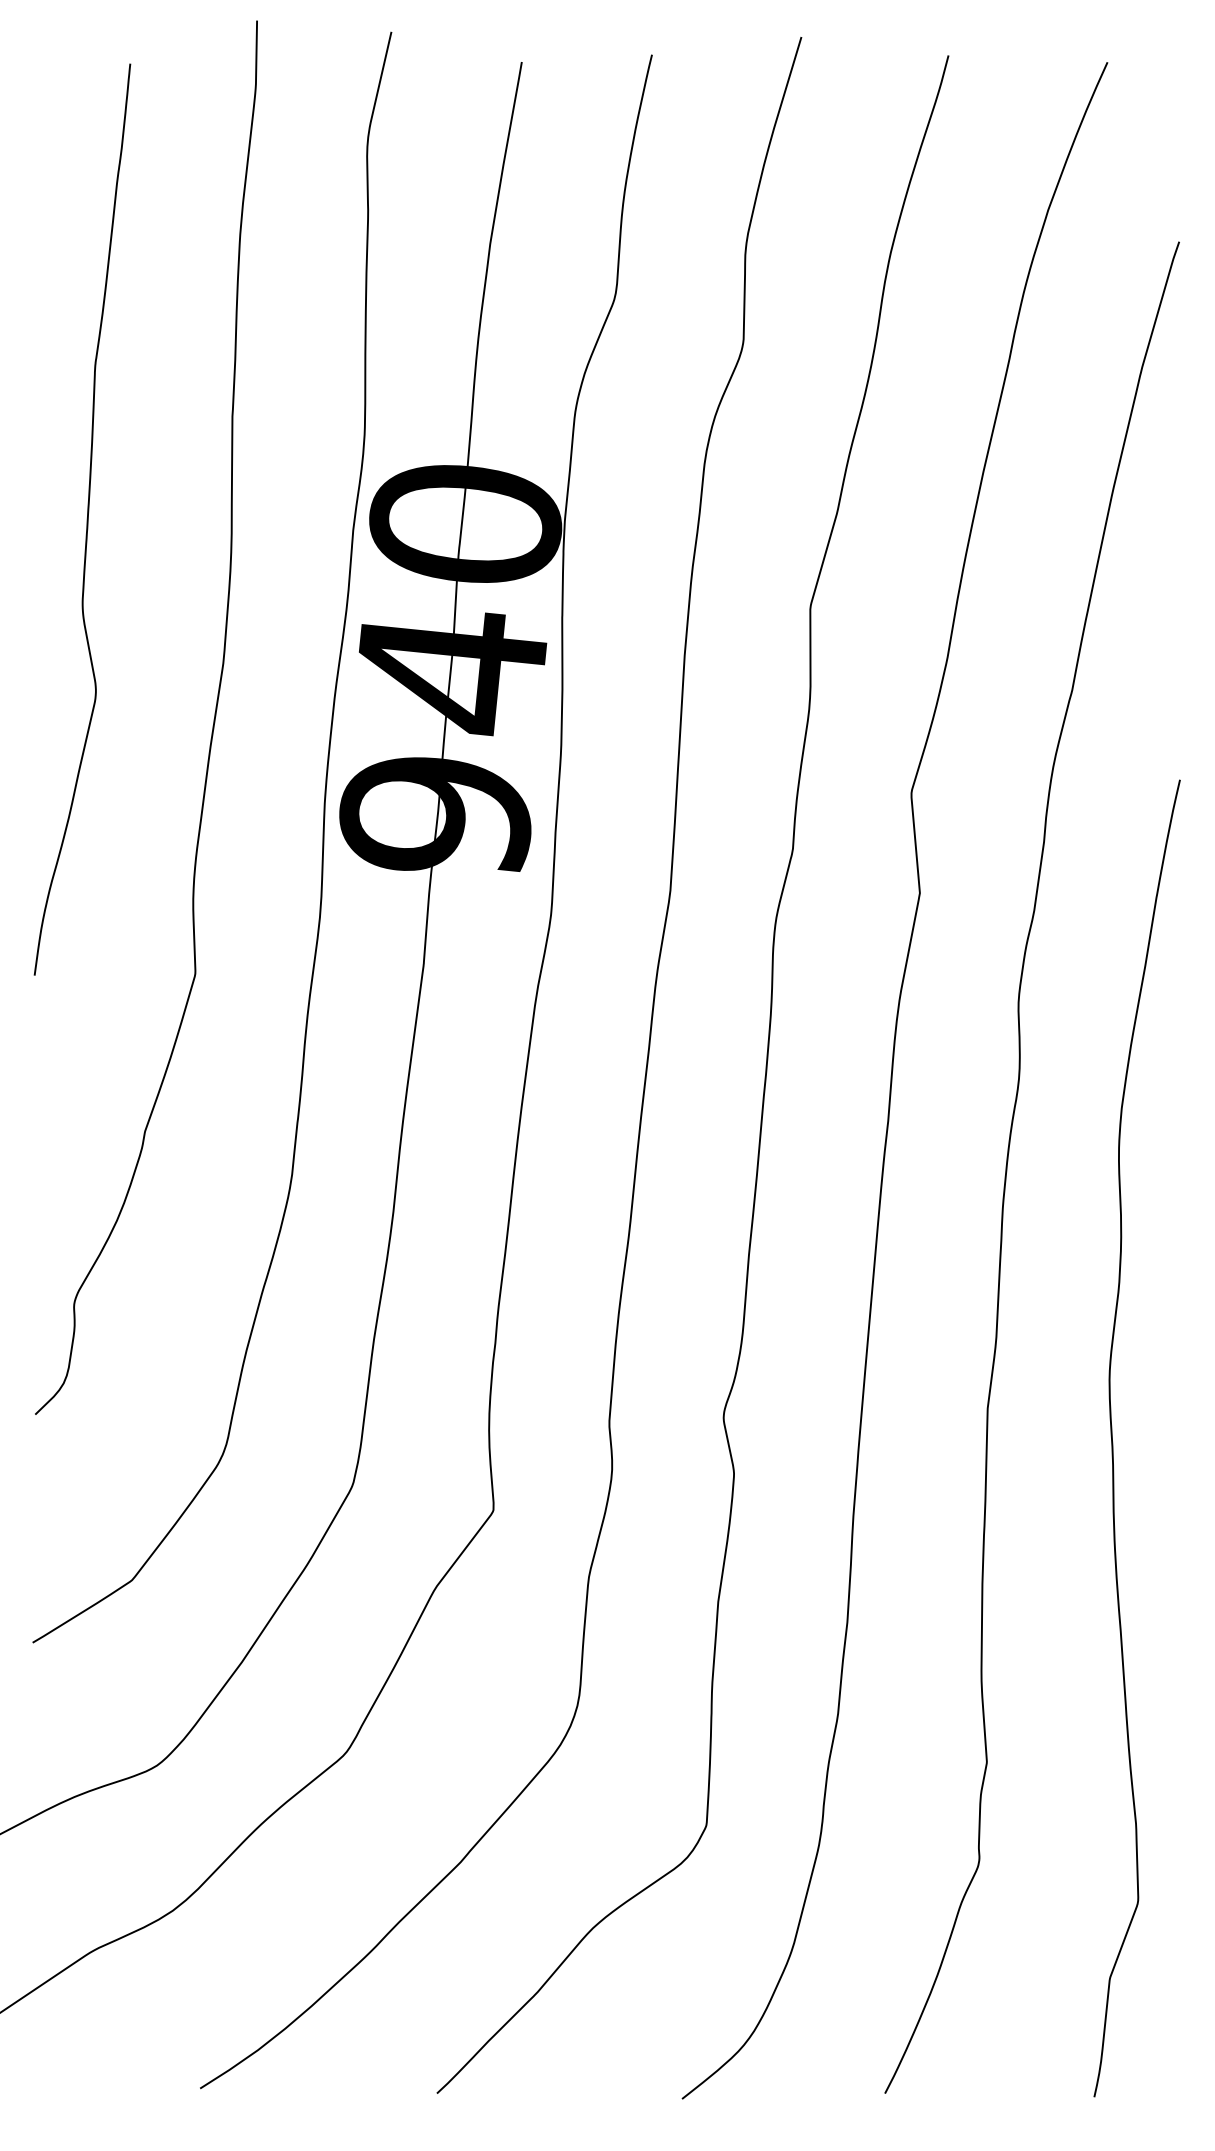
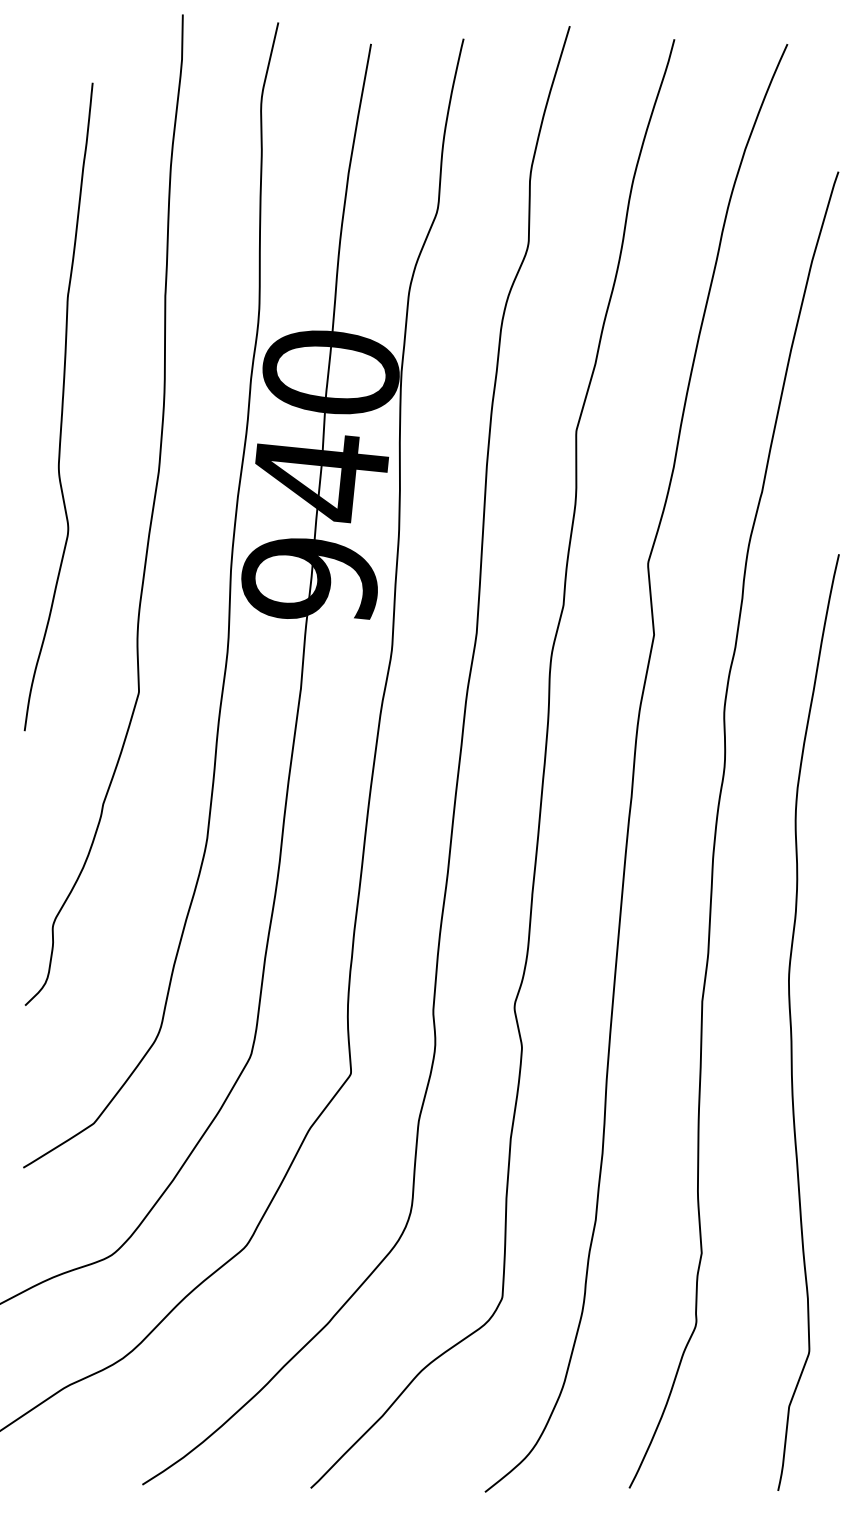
curve: (86, 519) -> (61, 406), moved

